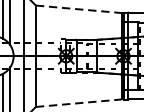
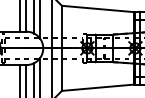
line: (79, 9) -> (98, 9), dashed -> solid
line: (79, 102) -> (98, 87), dashed -> solid

